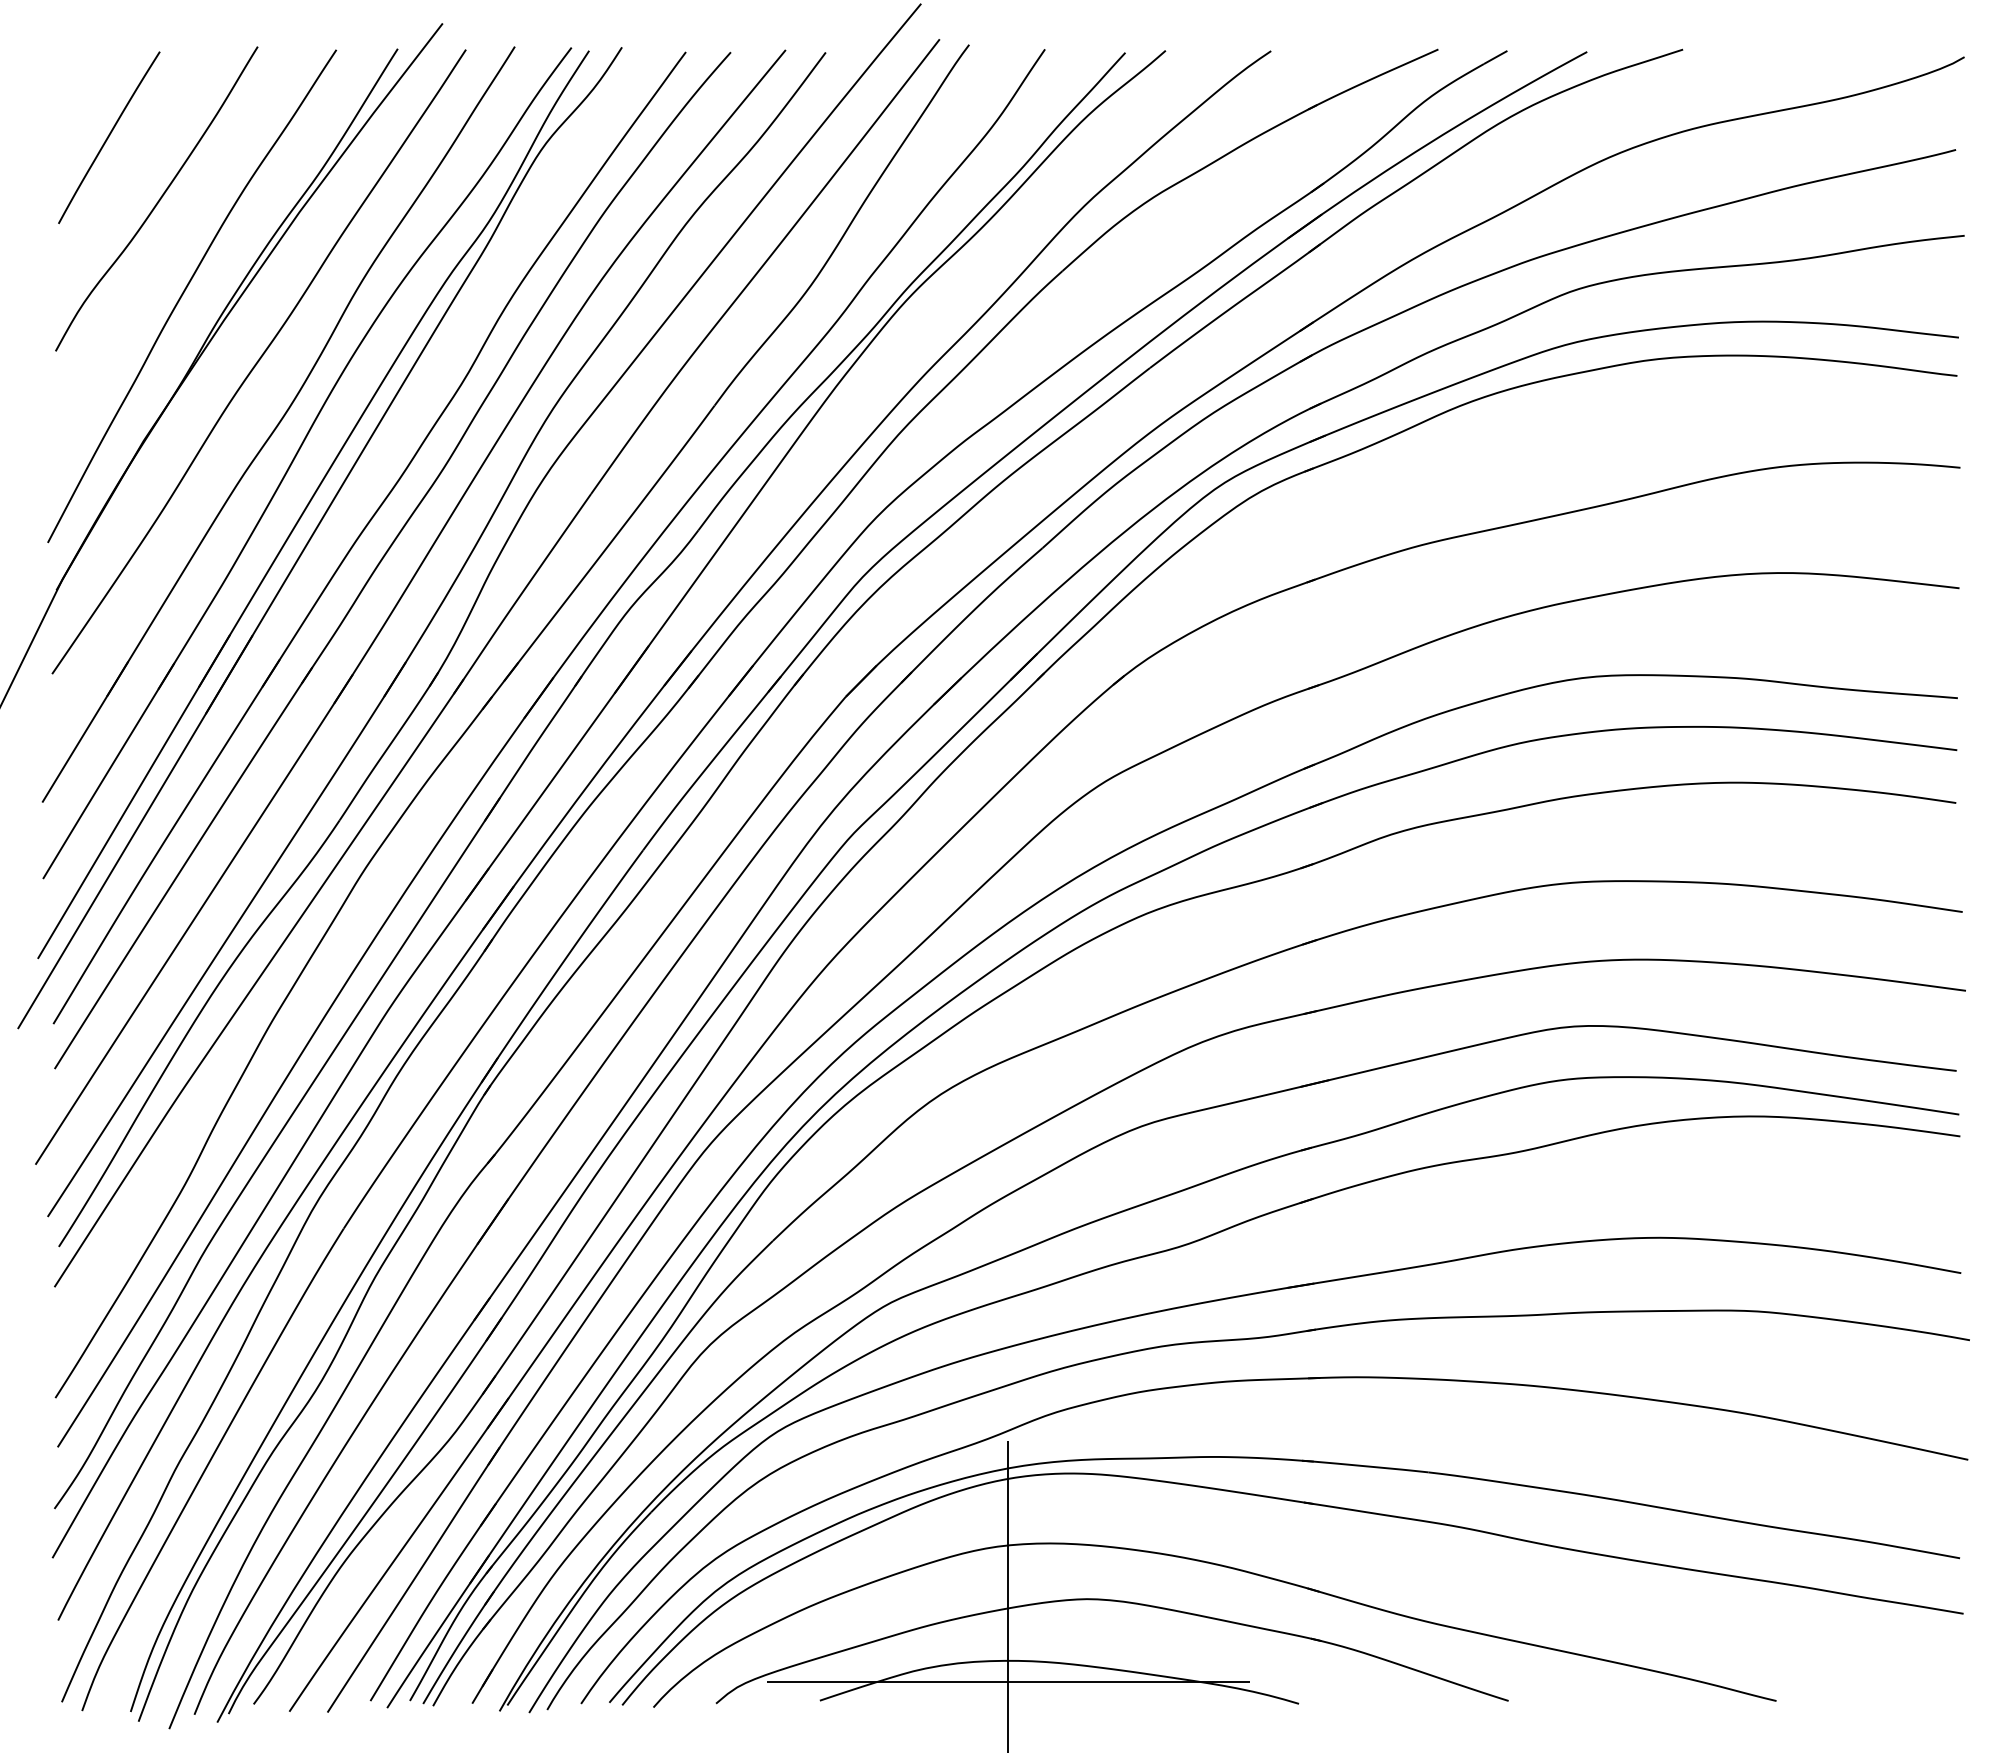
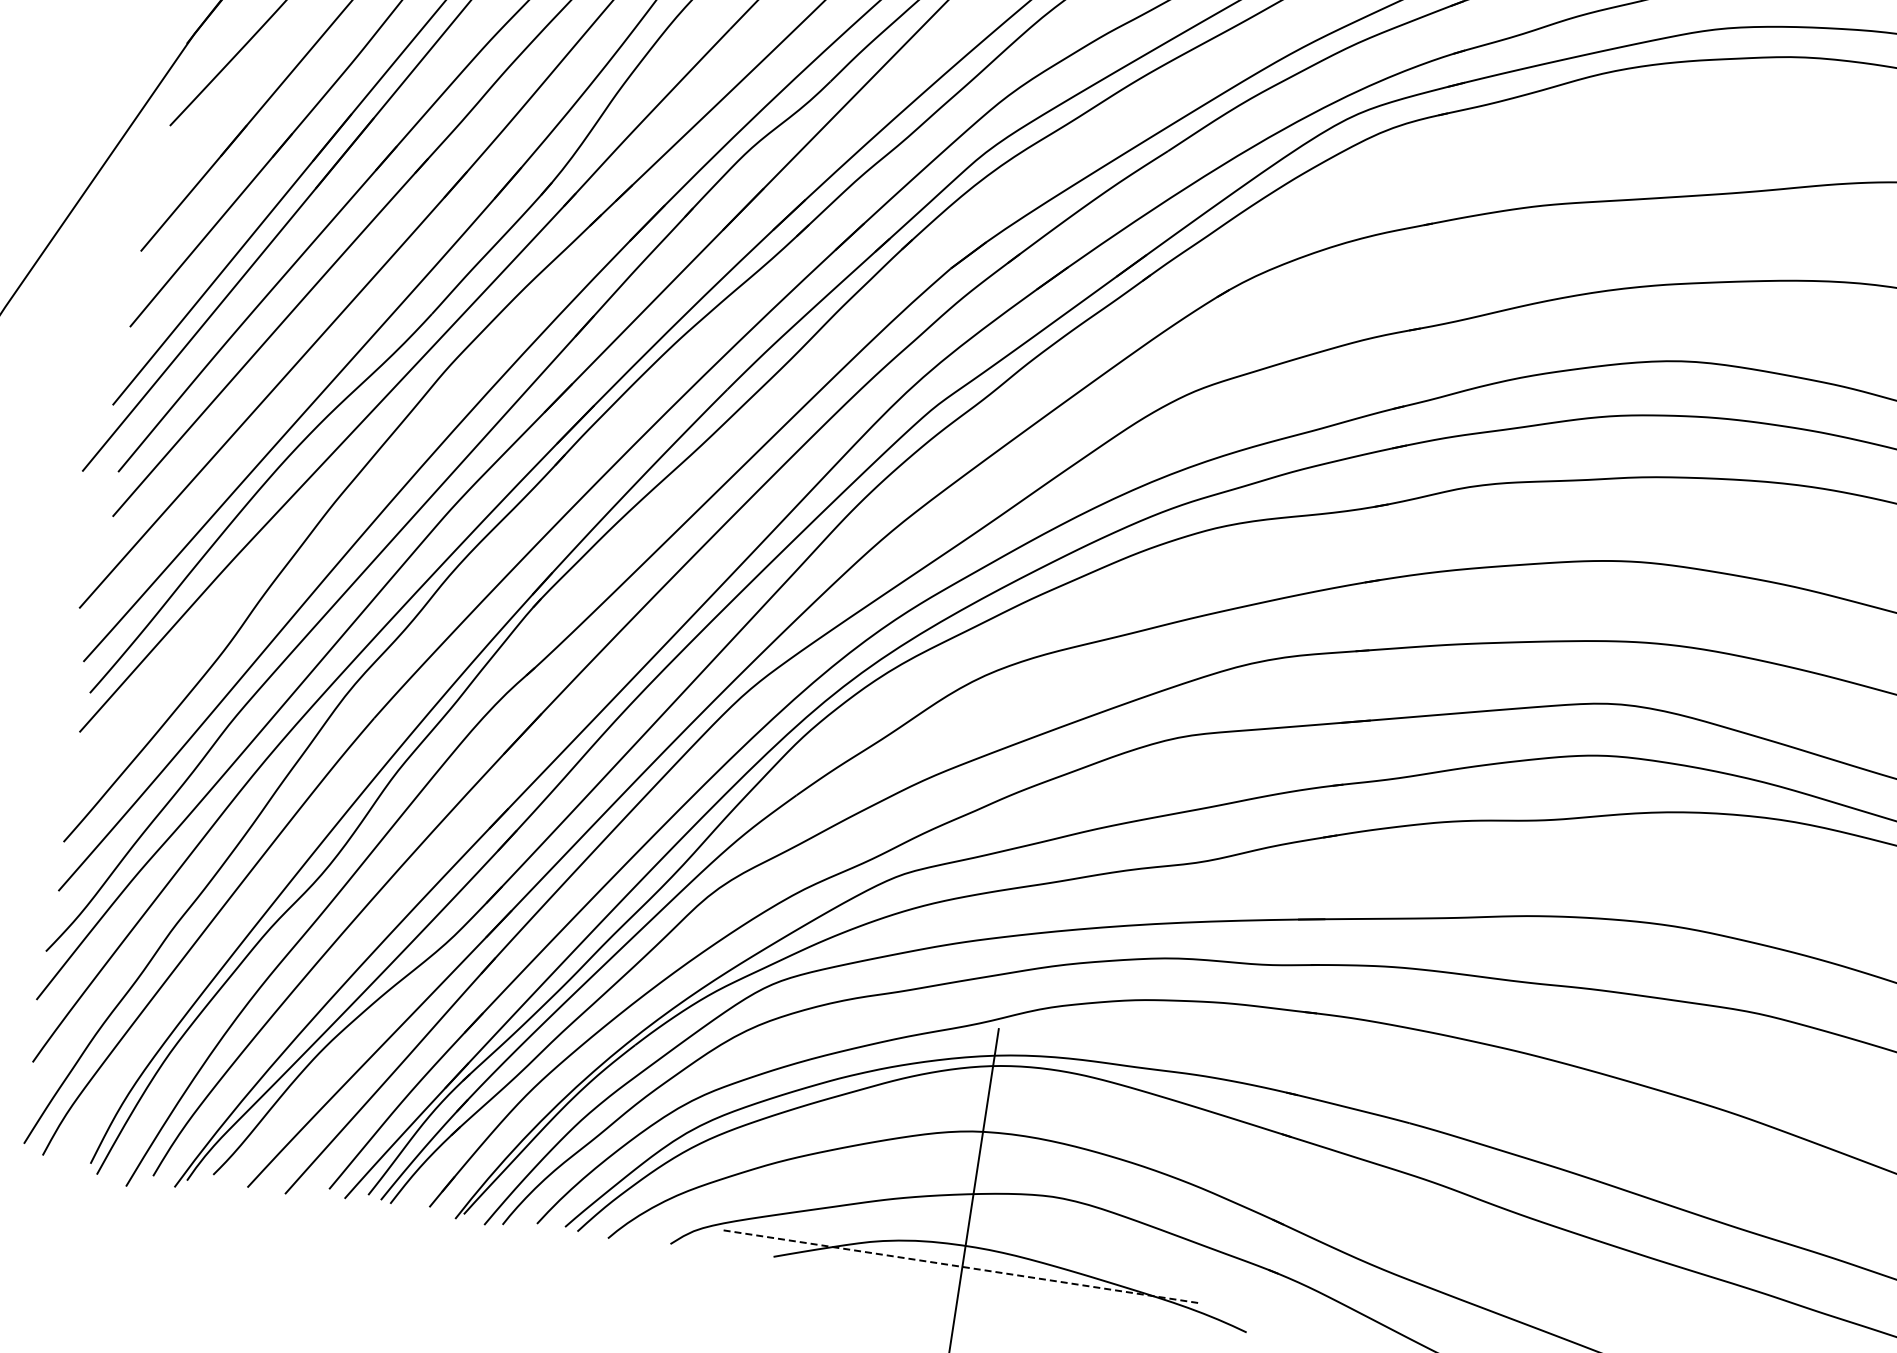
line: (1008, 1682) -> (962, 1267), solid -> dashed

